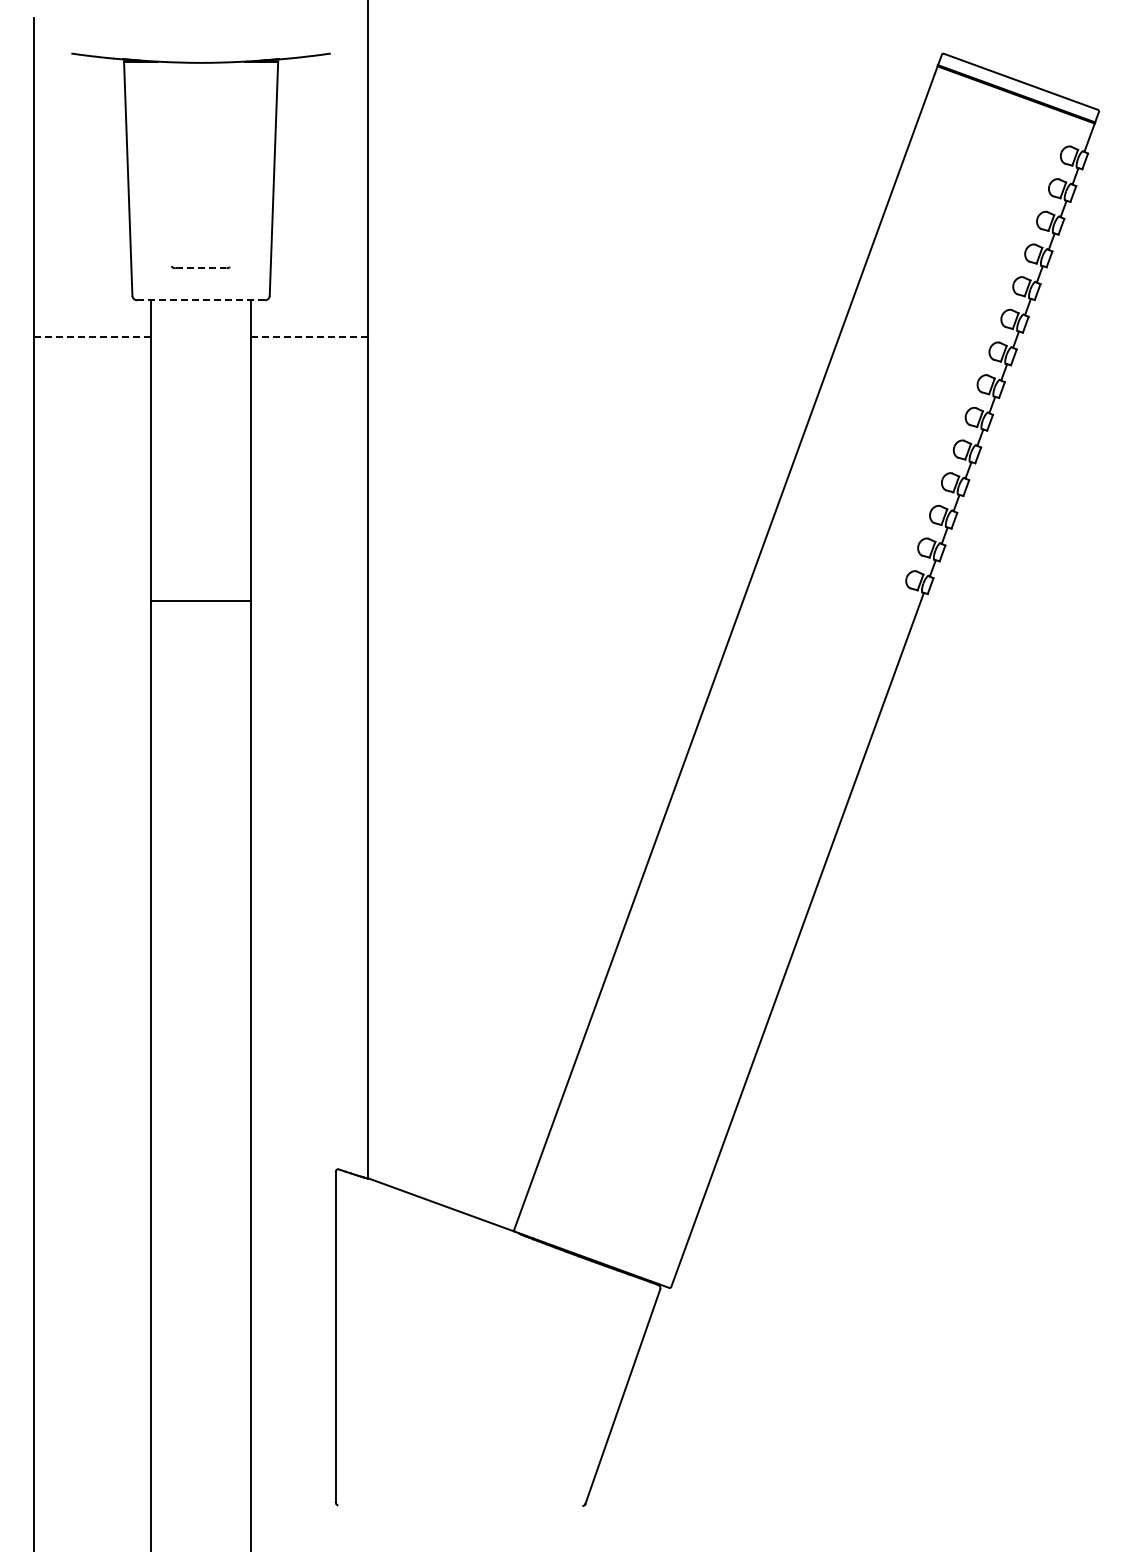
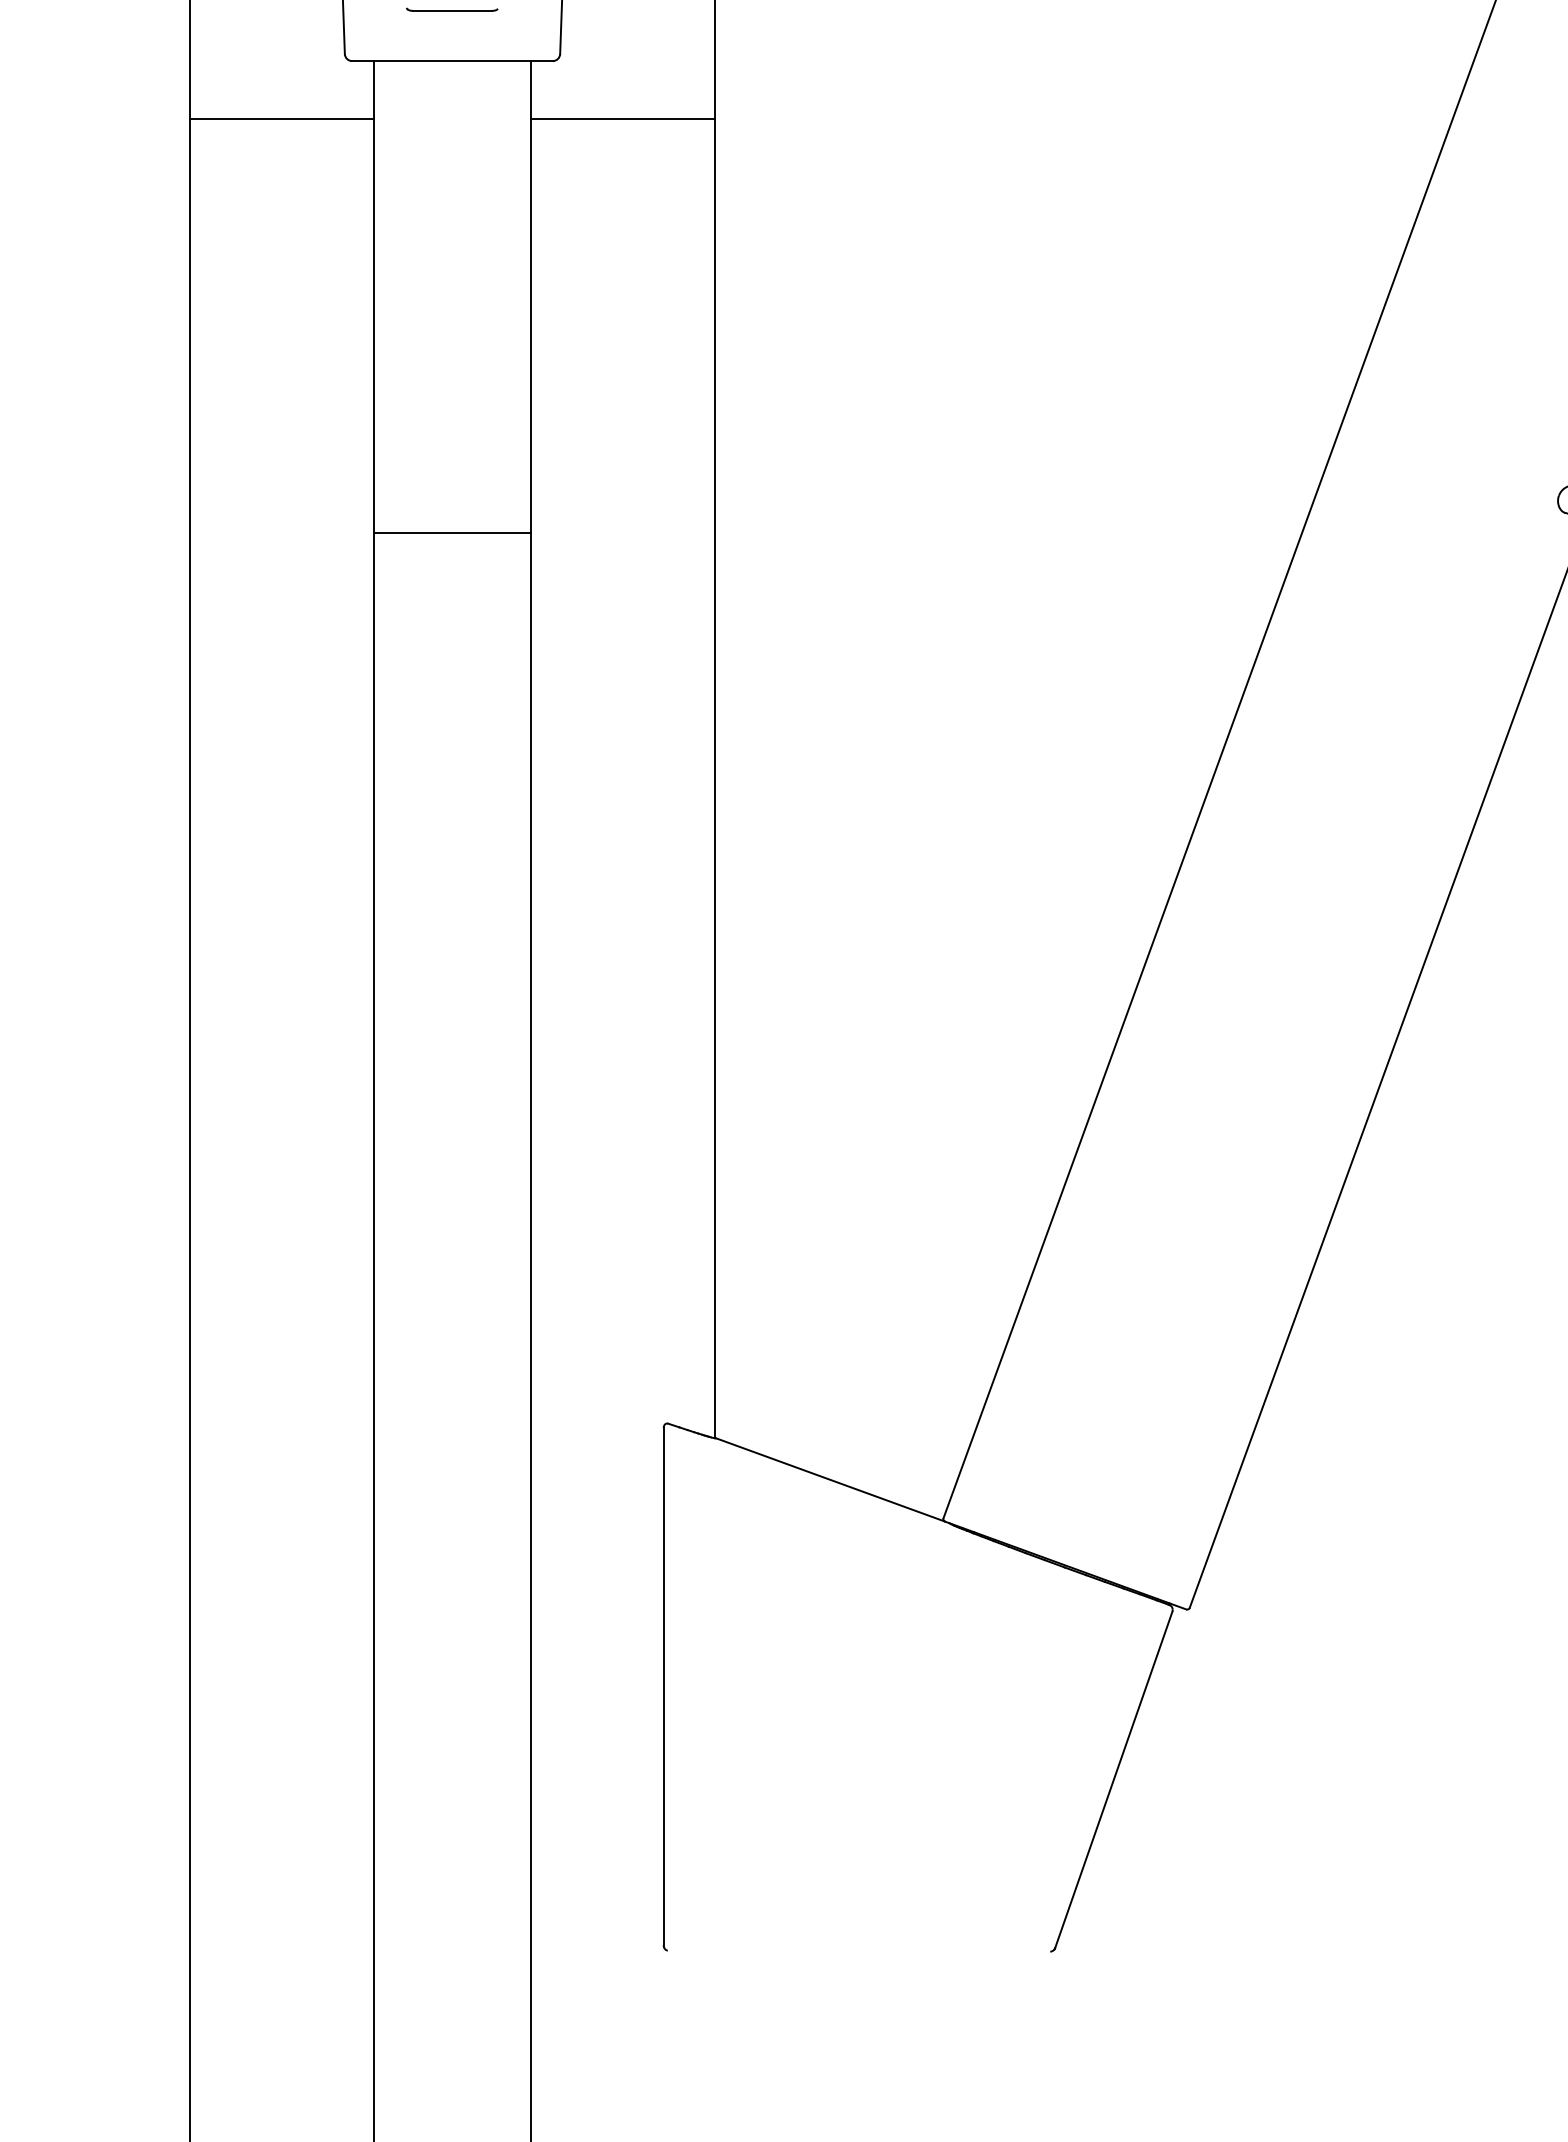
line: (201, 268) -> (453, 11), dashed -> solid
line: (201, 300) -> (453, 61), dashed -> solid
line: (92, 337) -> (282, 119), dashed -> solid
line: (309, 337) -> (622, 119), dashed -> solid

